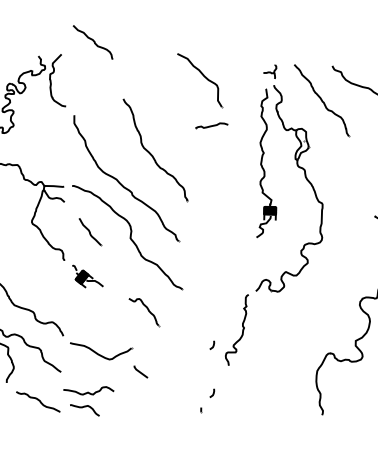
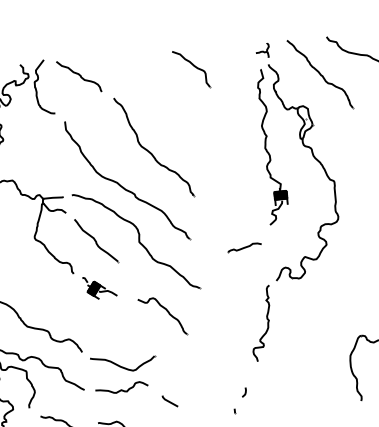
curve: (92, 41) -> (78, 75), moved
part: (200, 81) -> (191, 70), size x0.71
part: (211, 125) -> (244, 247), moved
part: (90, 231) -> (96, 240), size x1.67
part: (144, 312) -> (163, 317), size x1.43
curve: (213, 344) -> (239, 341), removed
line: (140, 371) -> (169, 400), moved
curve: (88, 391) -> (121, 388), moved

